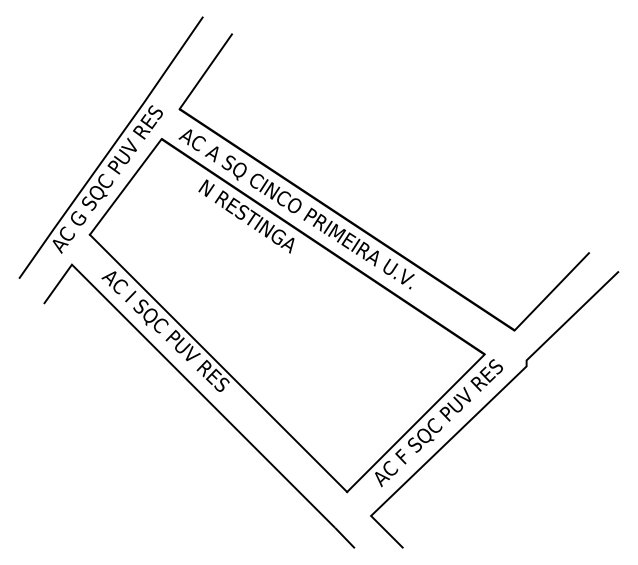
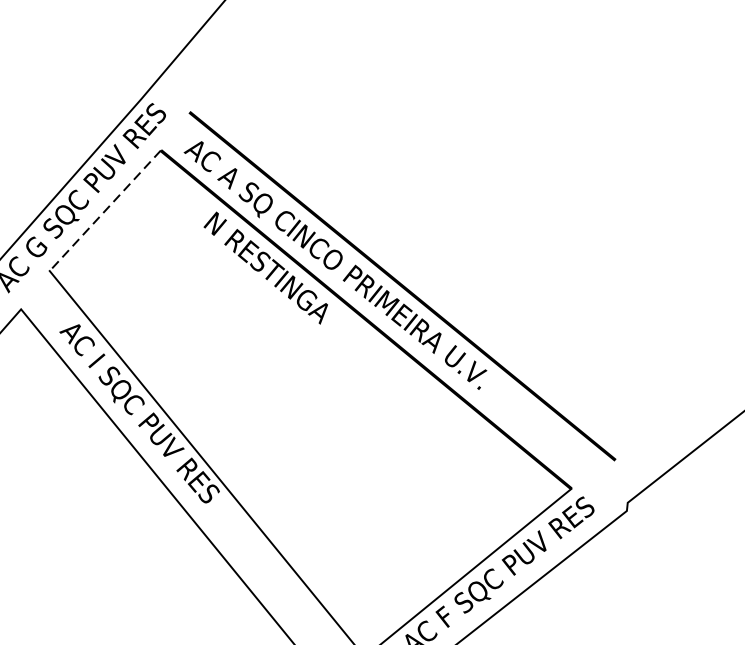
line: (205, 71) -> (229, 64), removed
line: (125, 186) -> (104, 210), solid -> dashed
line: (551, 291) -> (671, 412), removed

